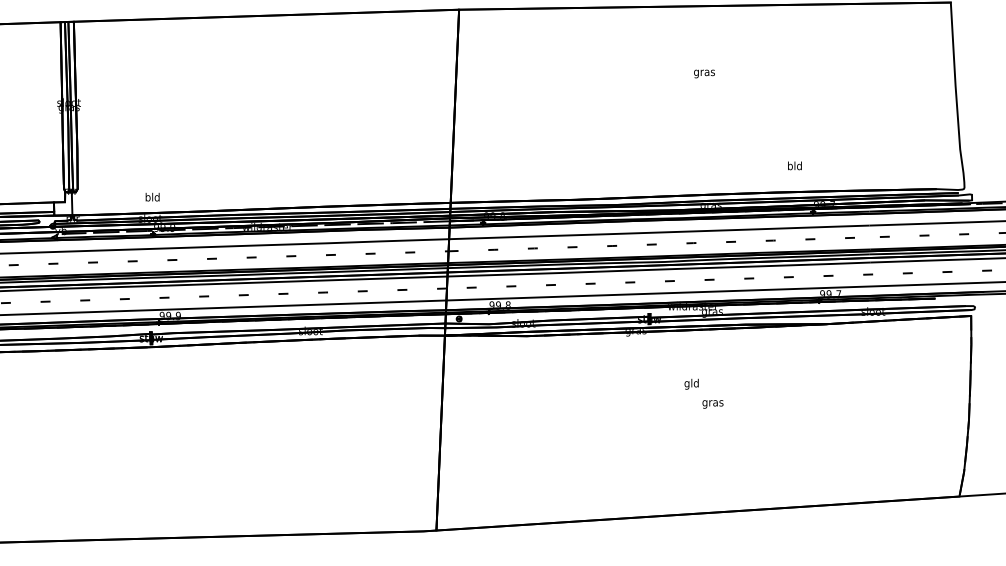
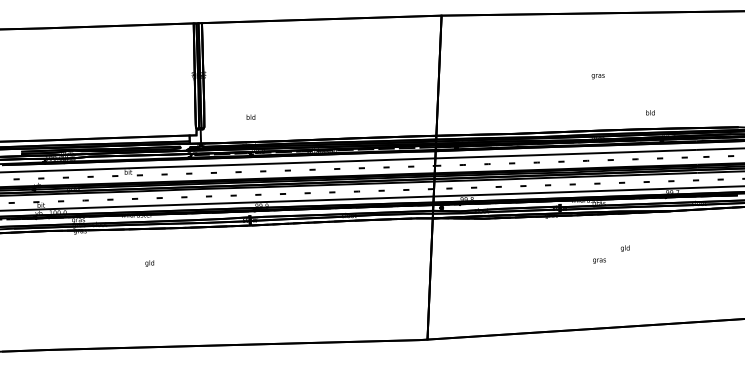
text: (703, 73) -> (597, 76), moved
text: (151, 195) -> (250, 116), moved
text: (690, 384) -> (624, 248), moved

